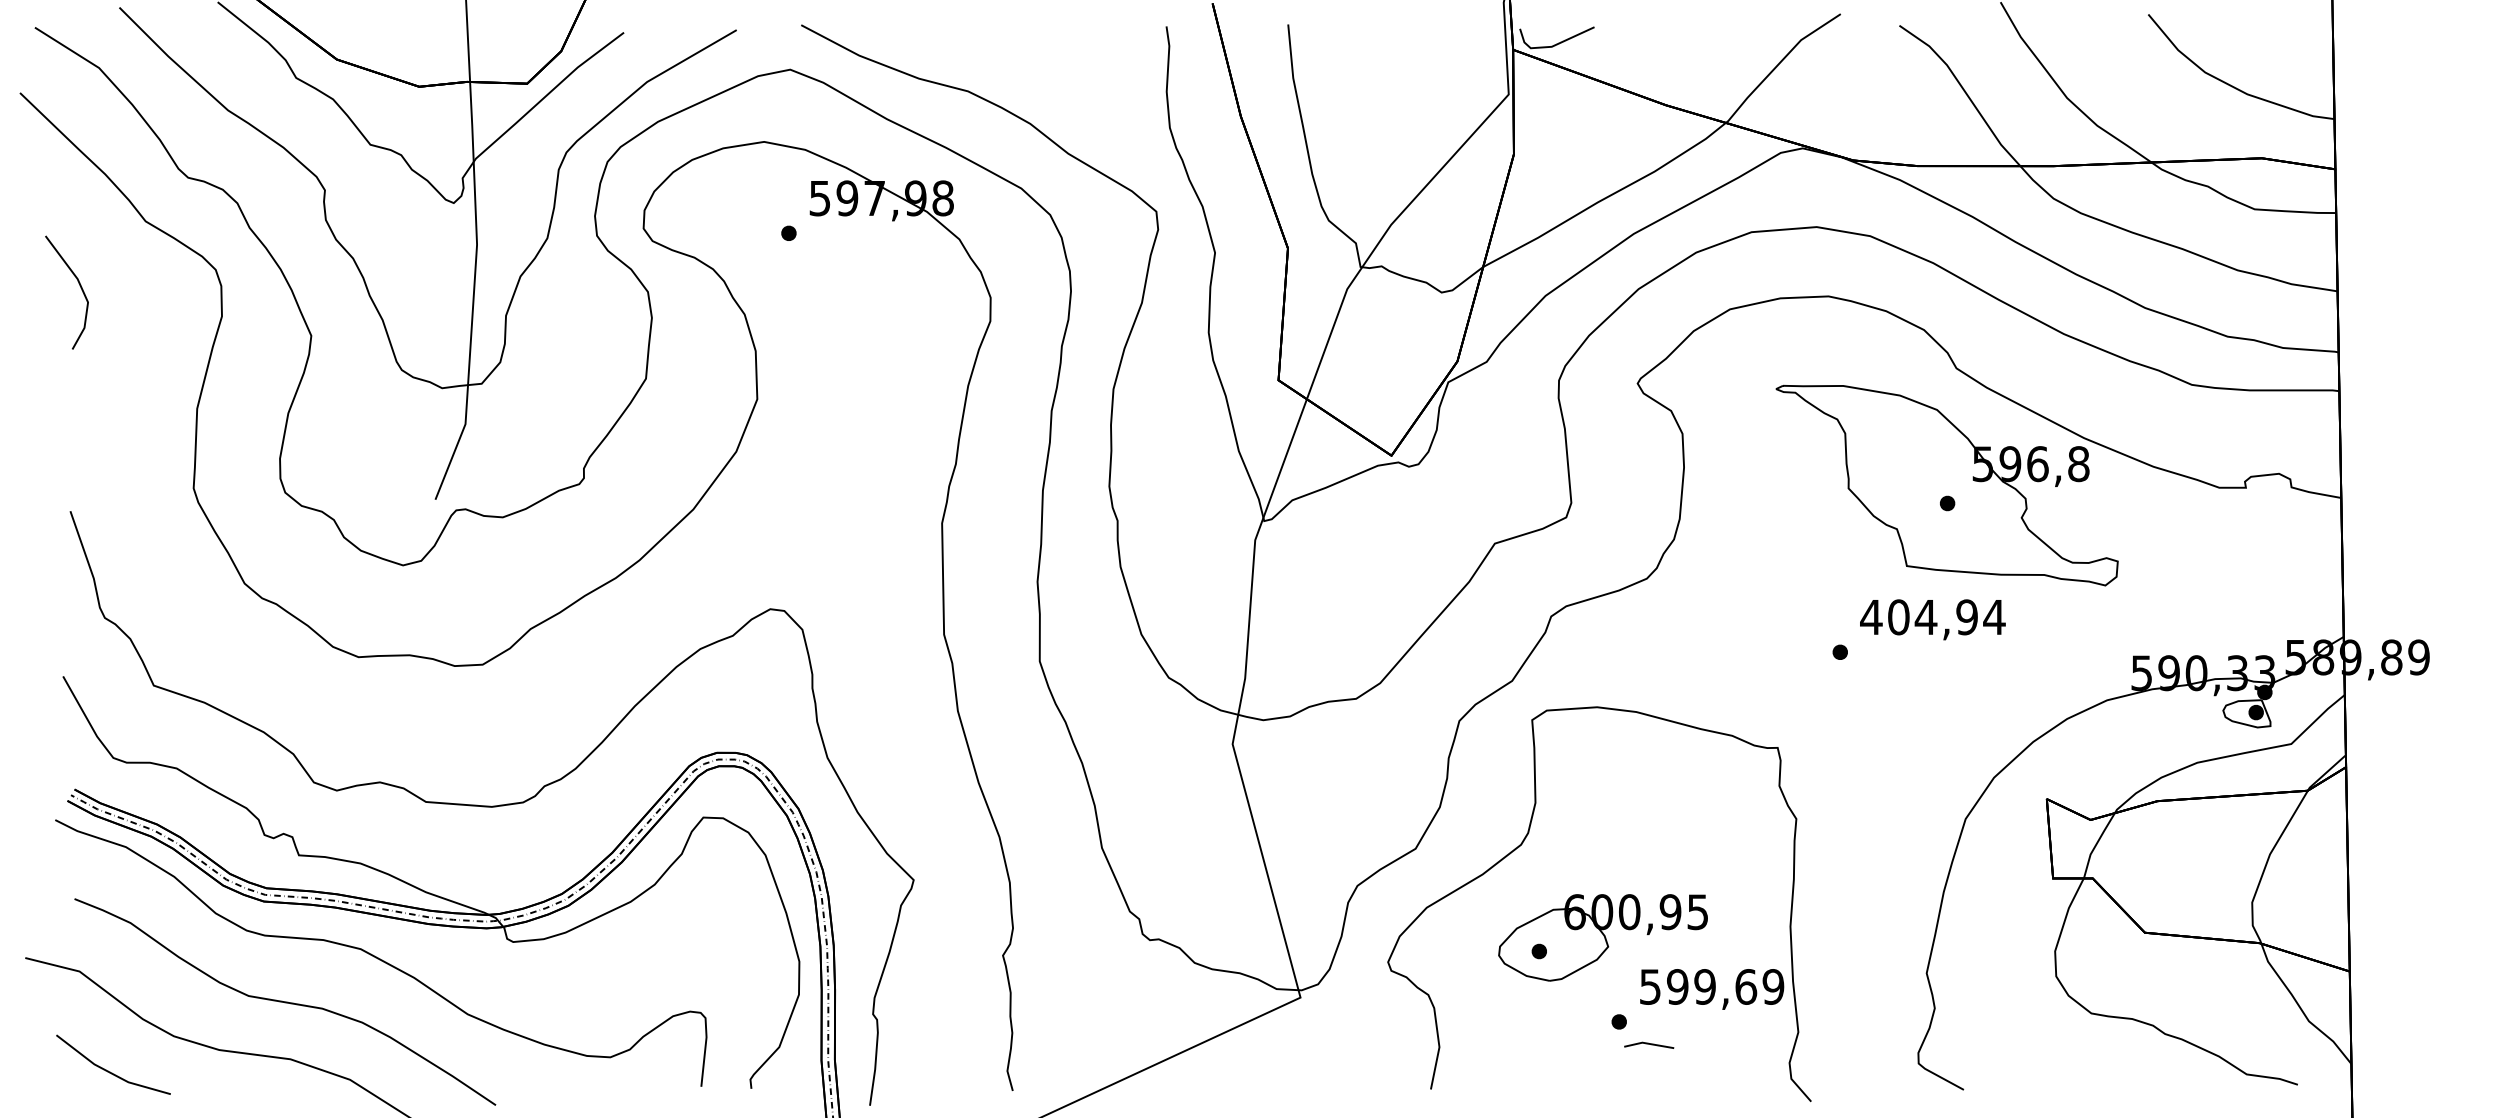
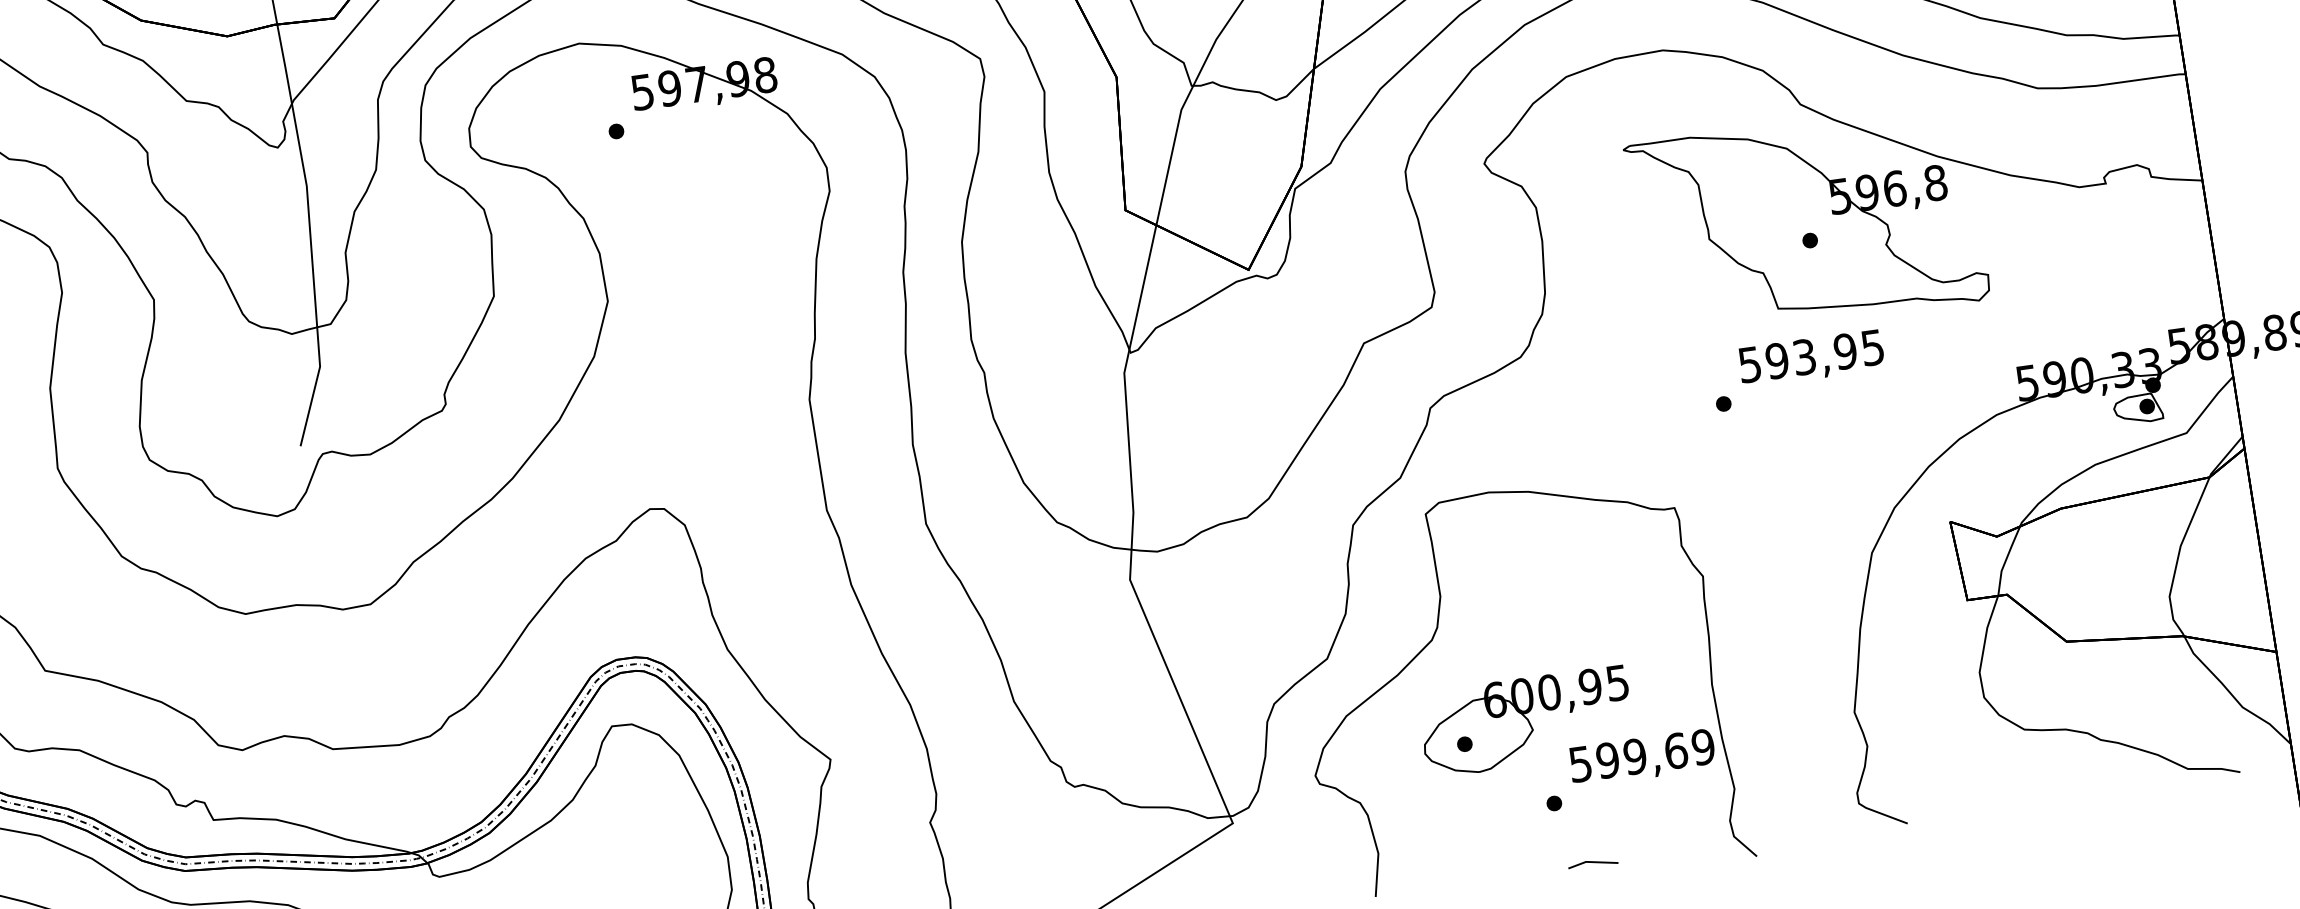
text: (1932, 617) -> (1810, 356), 404,94 -> 593,95
line: (1649, 1044) -> (1593, 862), moved

